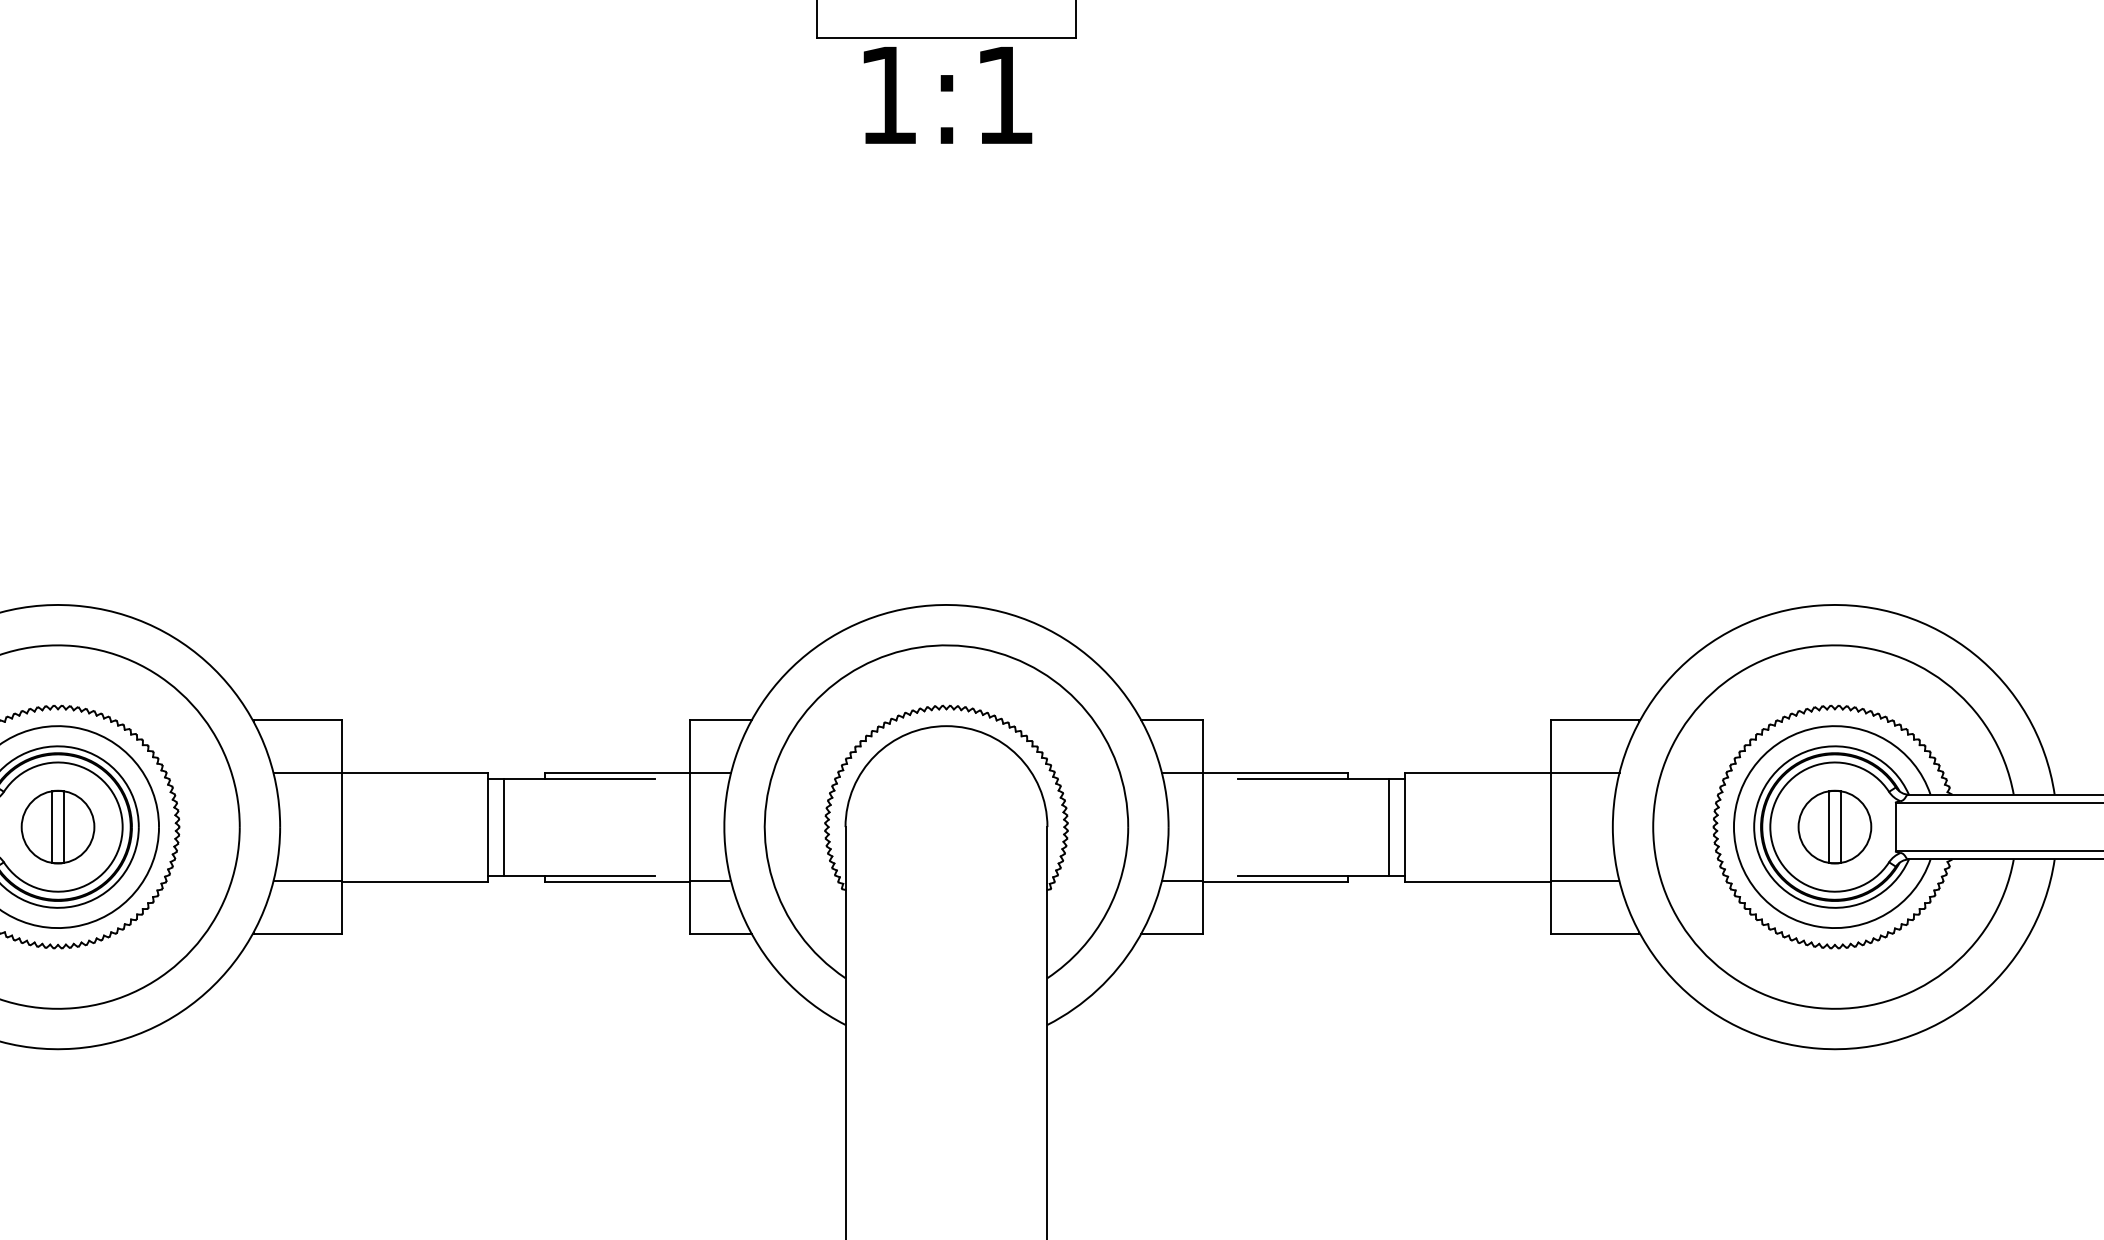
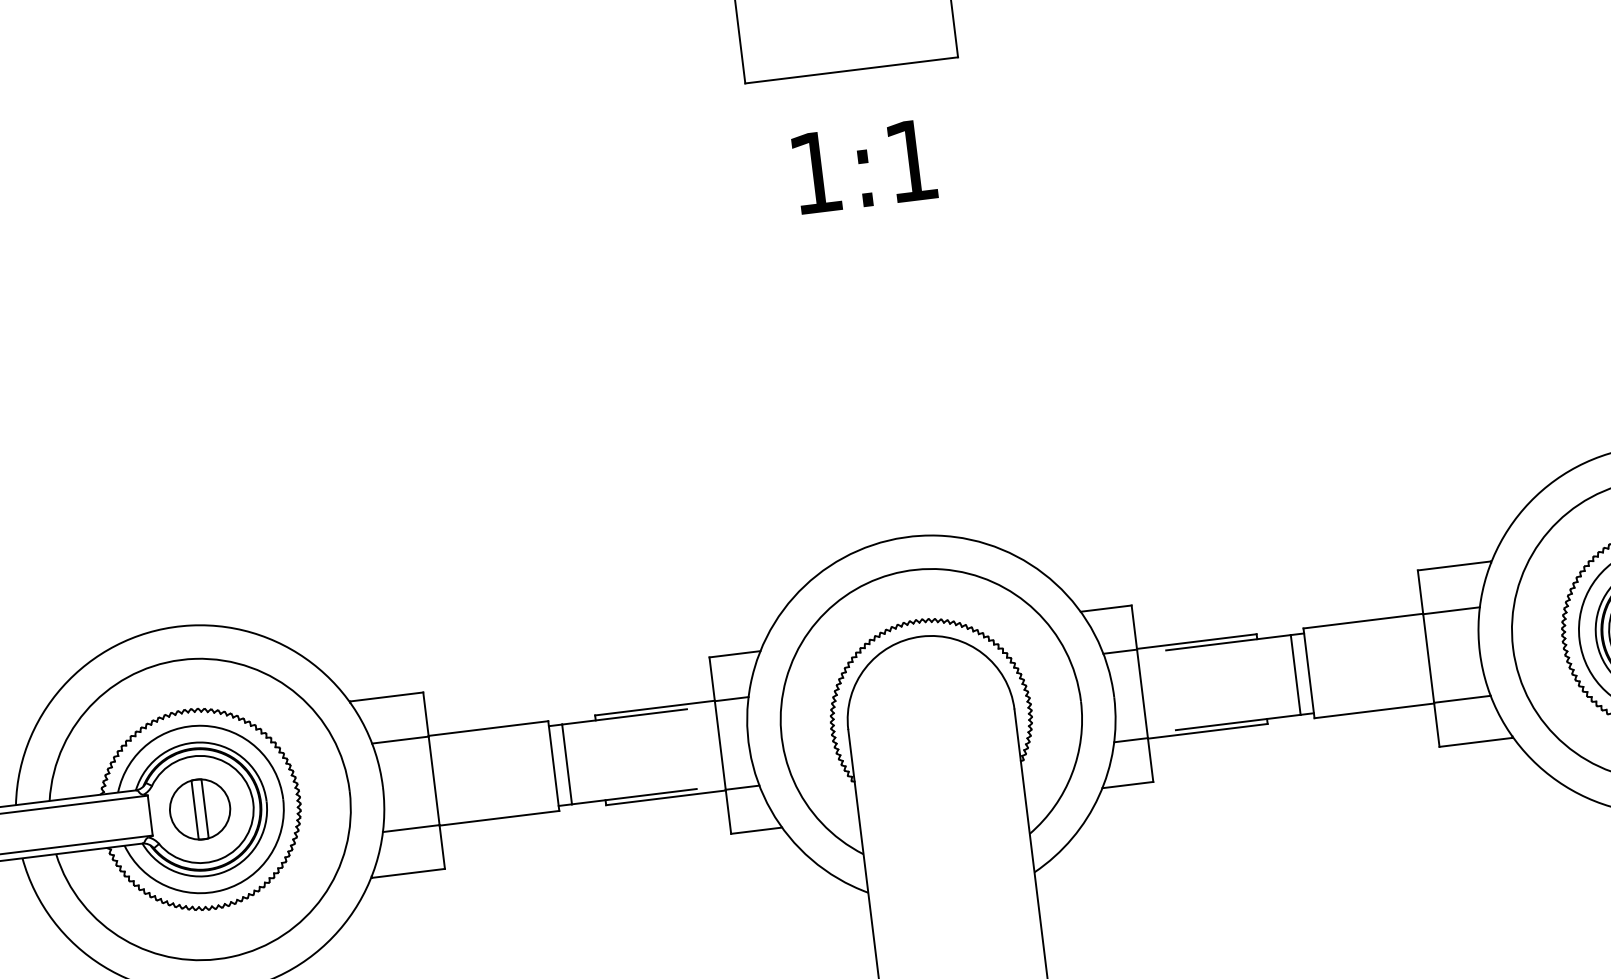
text: (947, 95) -> (864, 166), moved

